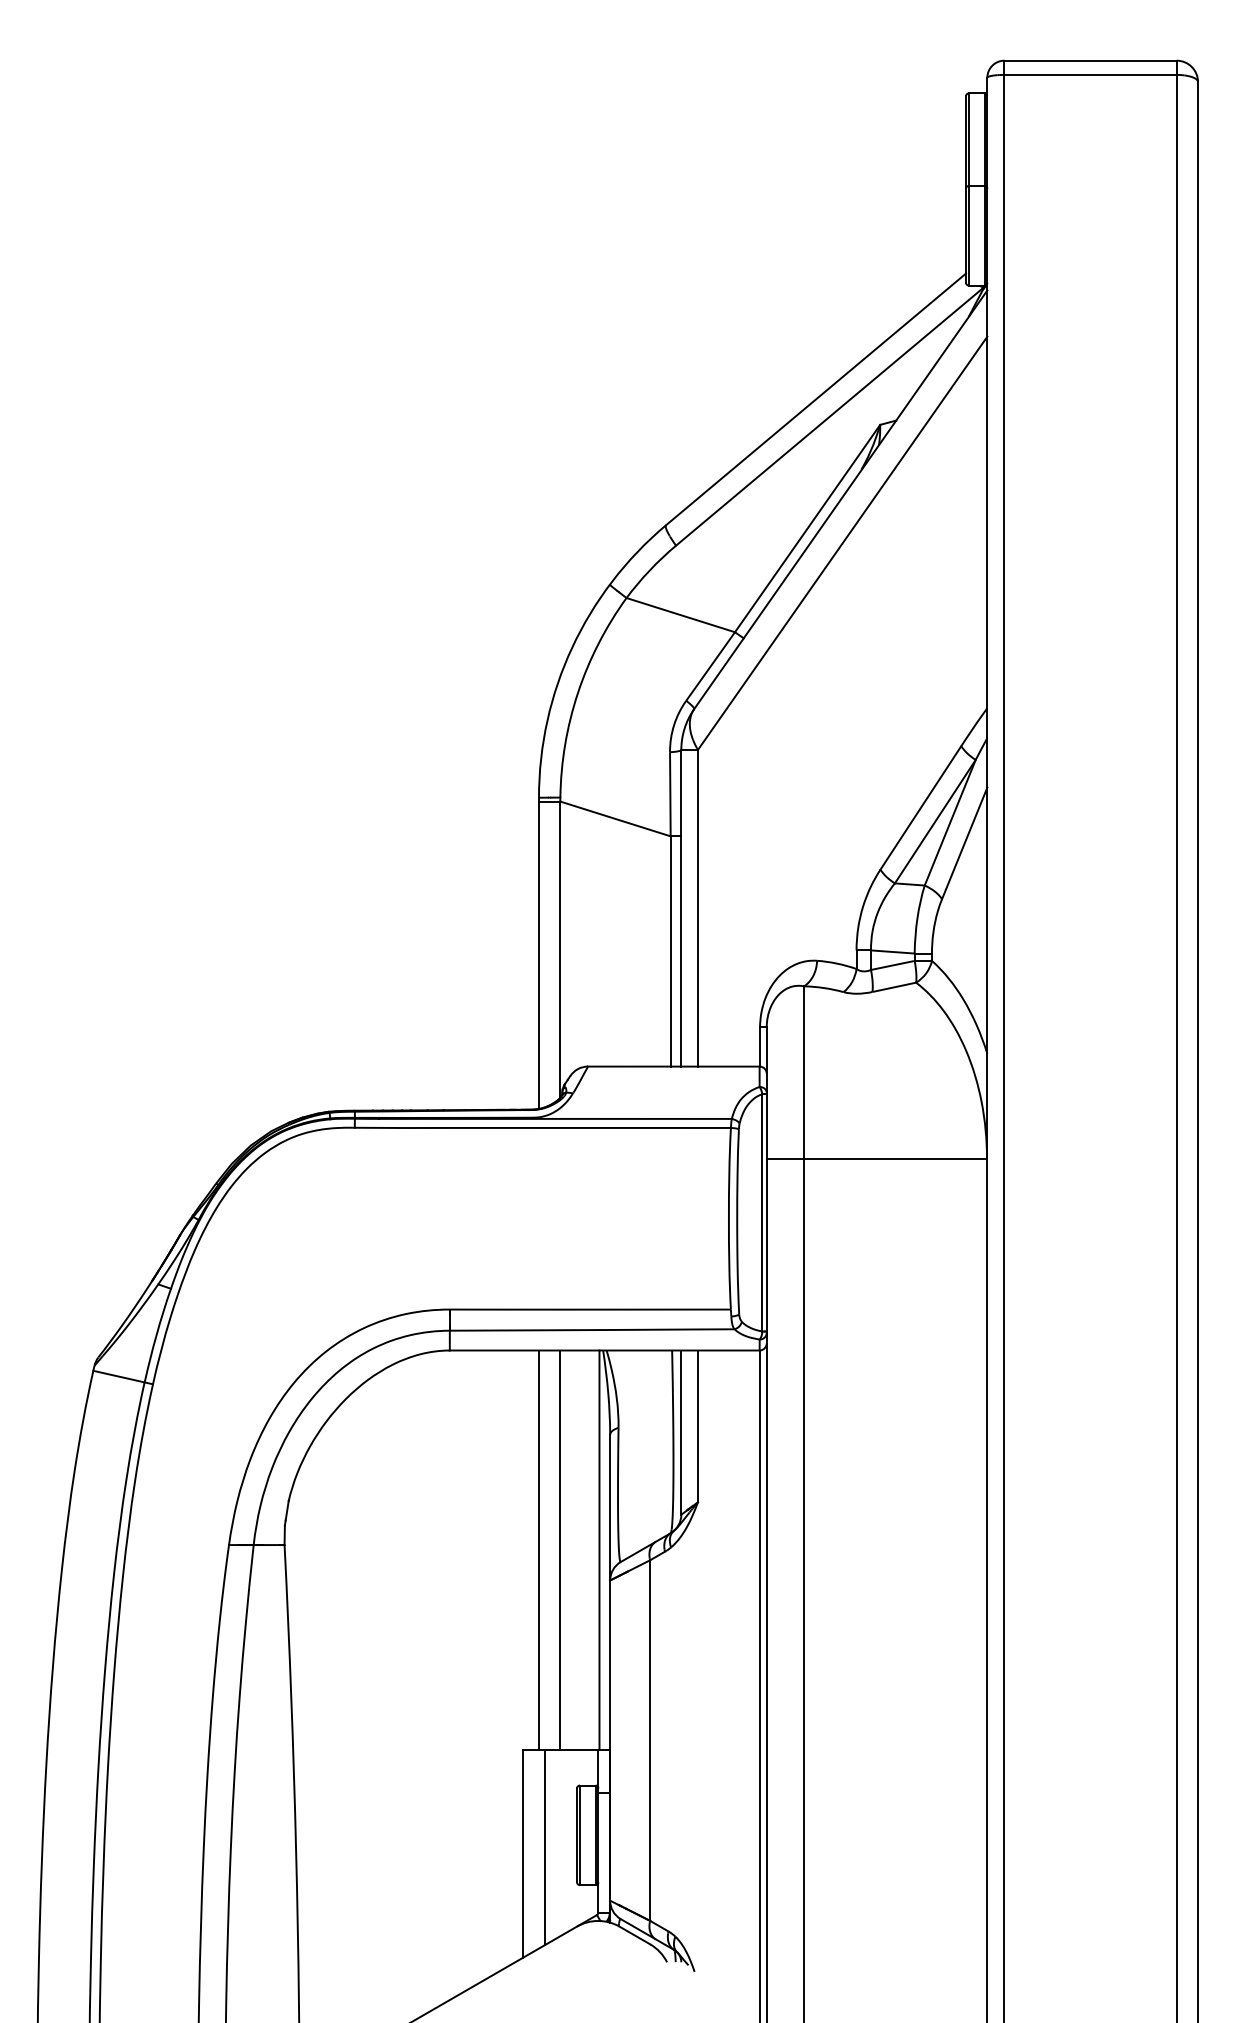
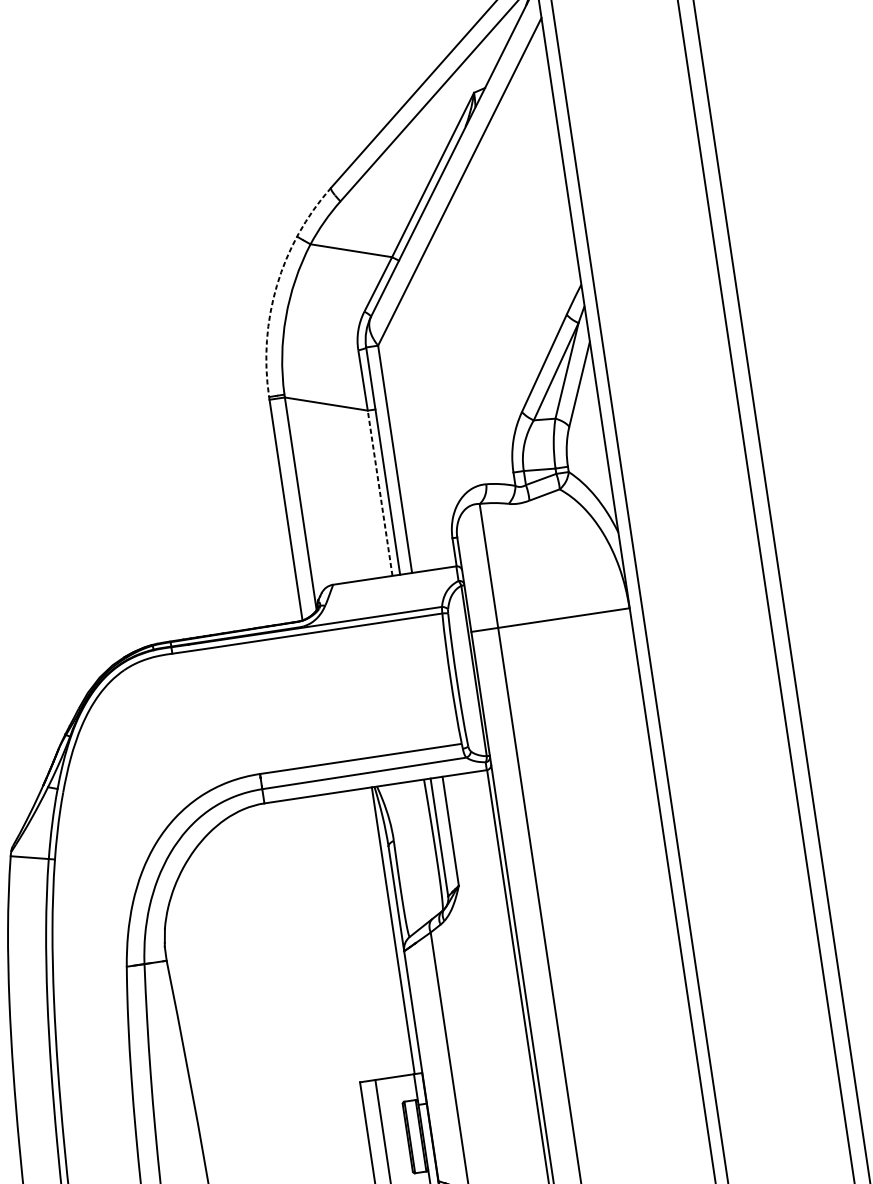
arc: (572, 647) -> (277, 285), solid -> dashed
line: (670, 950) -> (379, 492), solid -> dashed
line: (538, 1550) -> (349, 937), removed
line: (560, 1550) -> (365, 935), removed

